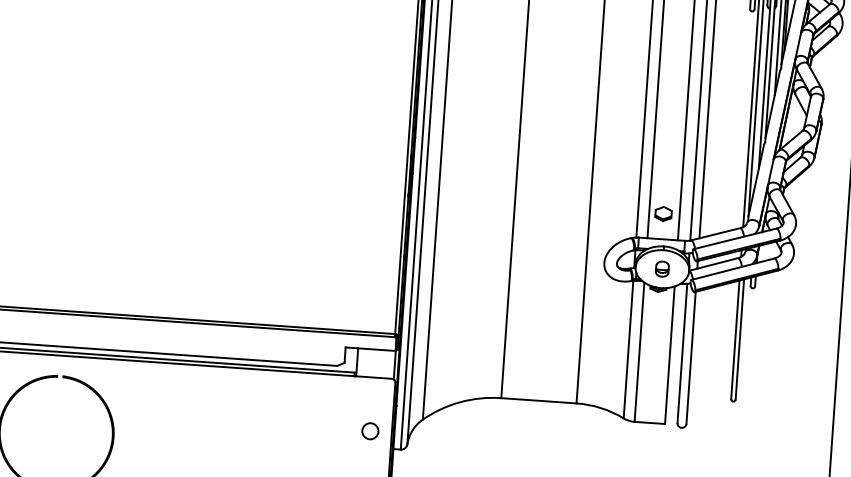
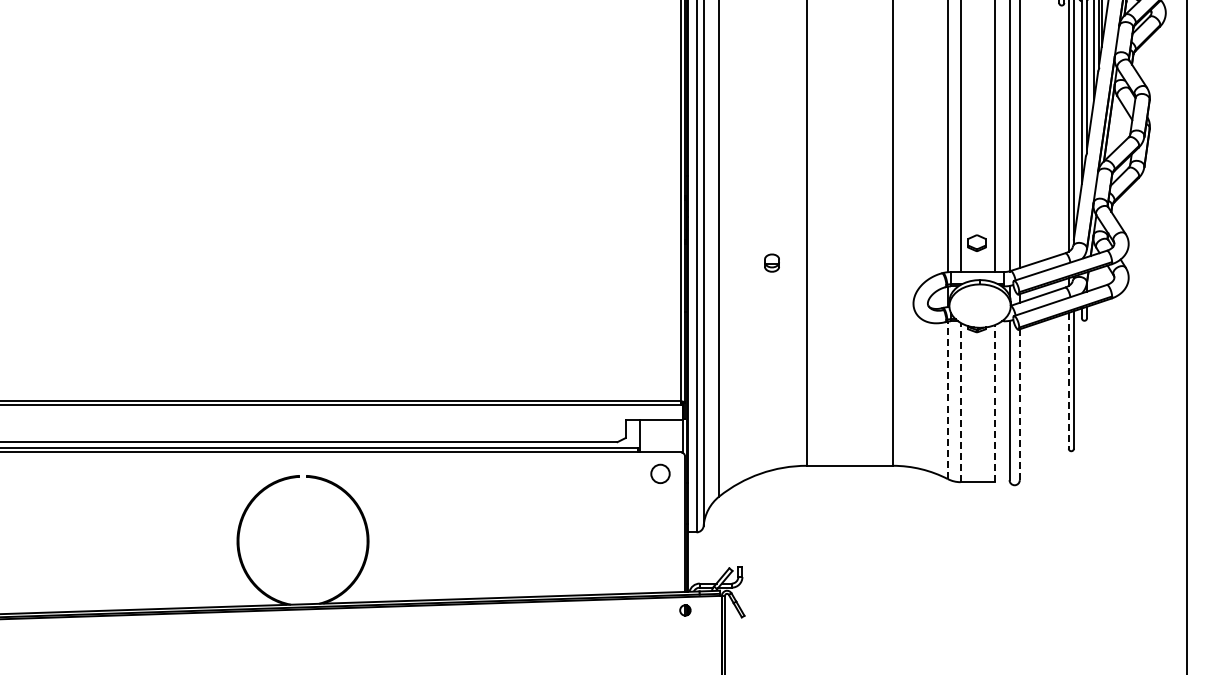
part: (661, 268) -> (771, 262), moved
line: (735, 339) -> (1068, 380), solid -> dashed
line: (628, 349) -> (947, 400), solid -> dashed
line: (639, 352) -> (960, 402), solid -> dashed
line: (669, 355) -> (995, 403), solid -> dashed
line: (690, 357) -> (1019, 404), solid -> dashed
circle: (370, 430) -> (660, 473), moved

